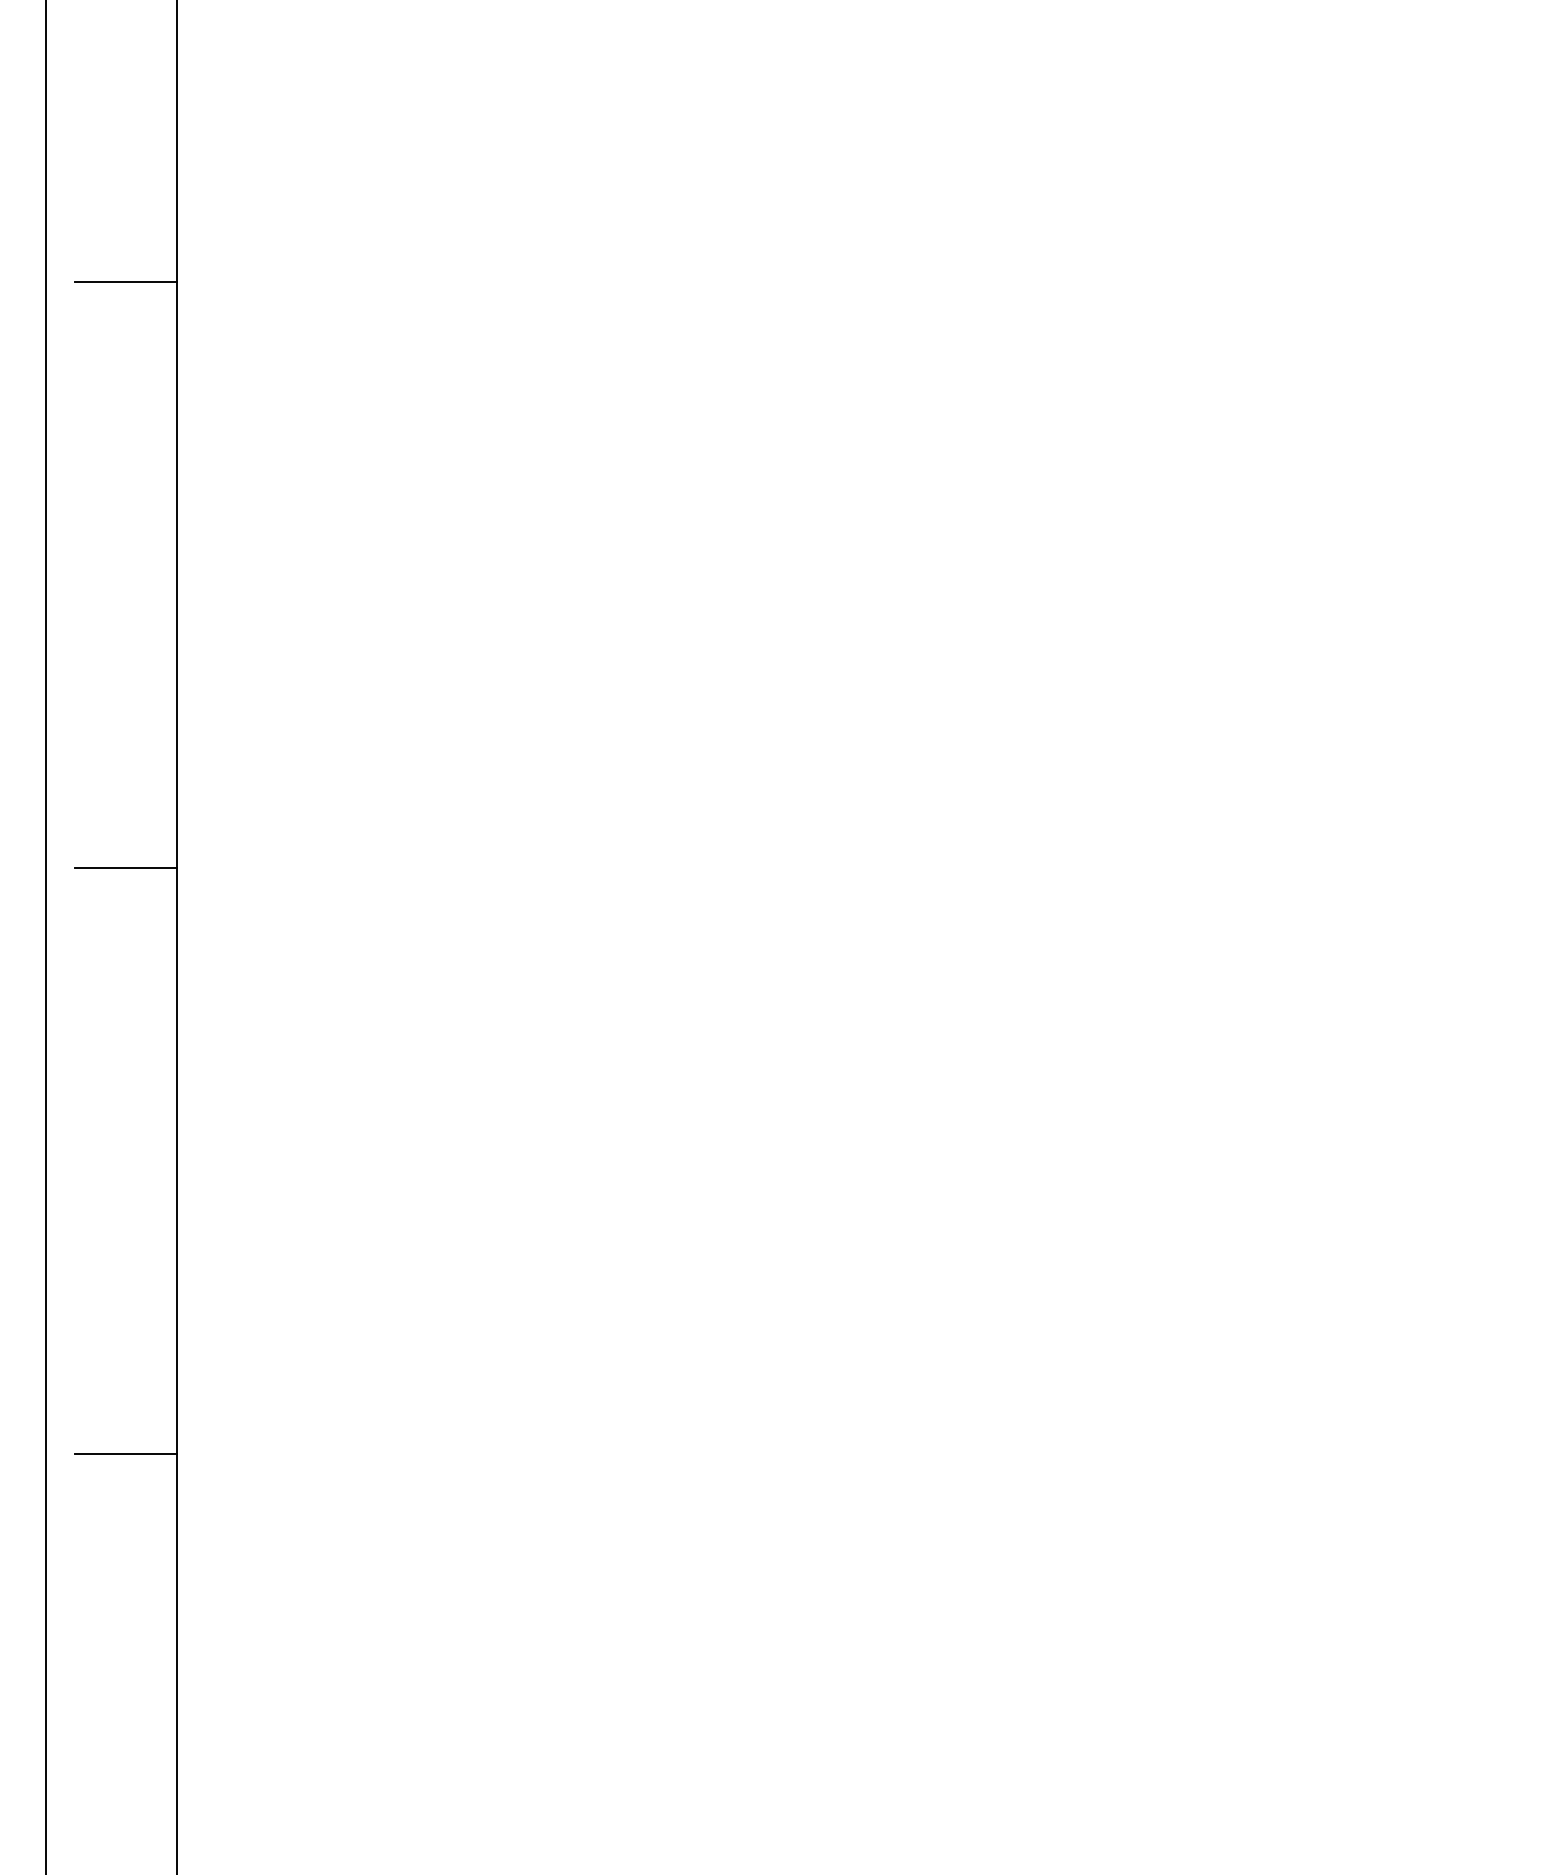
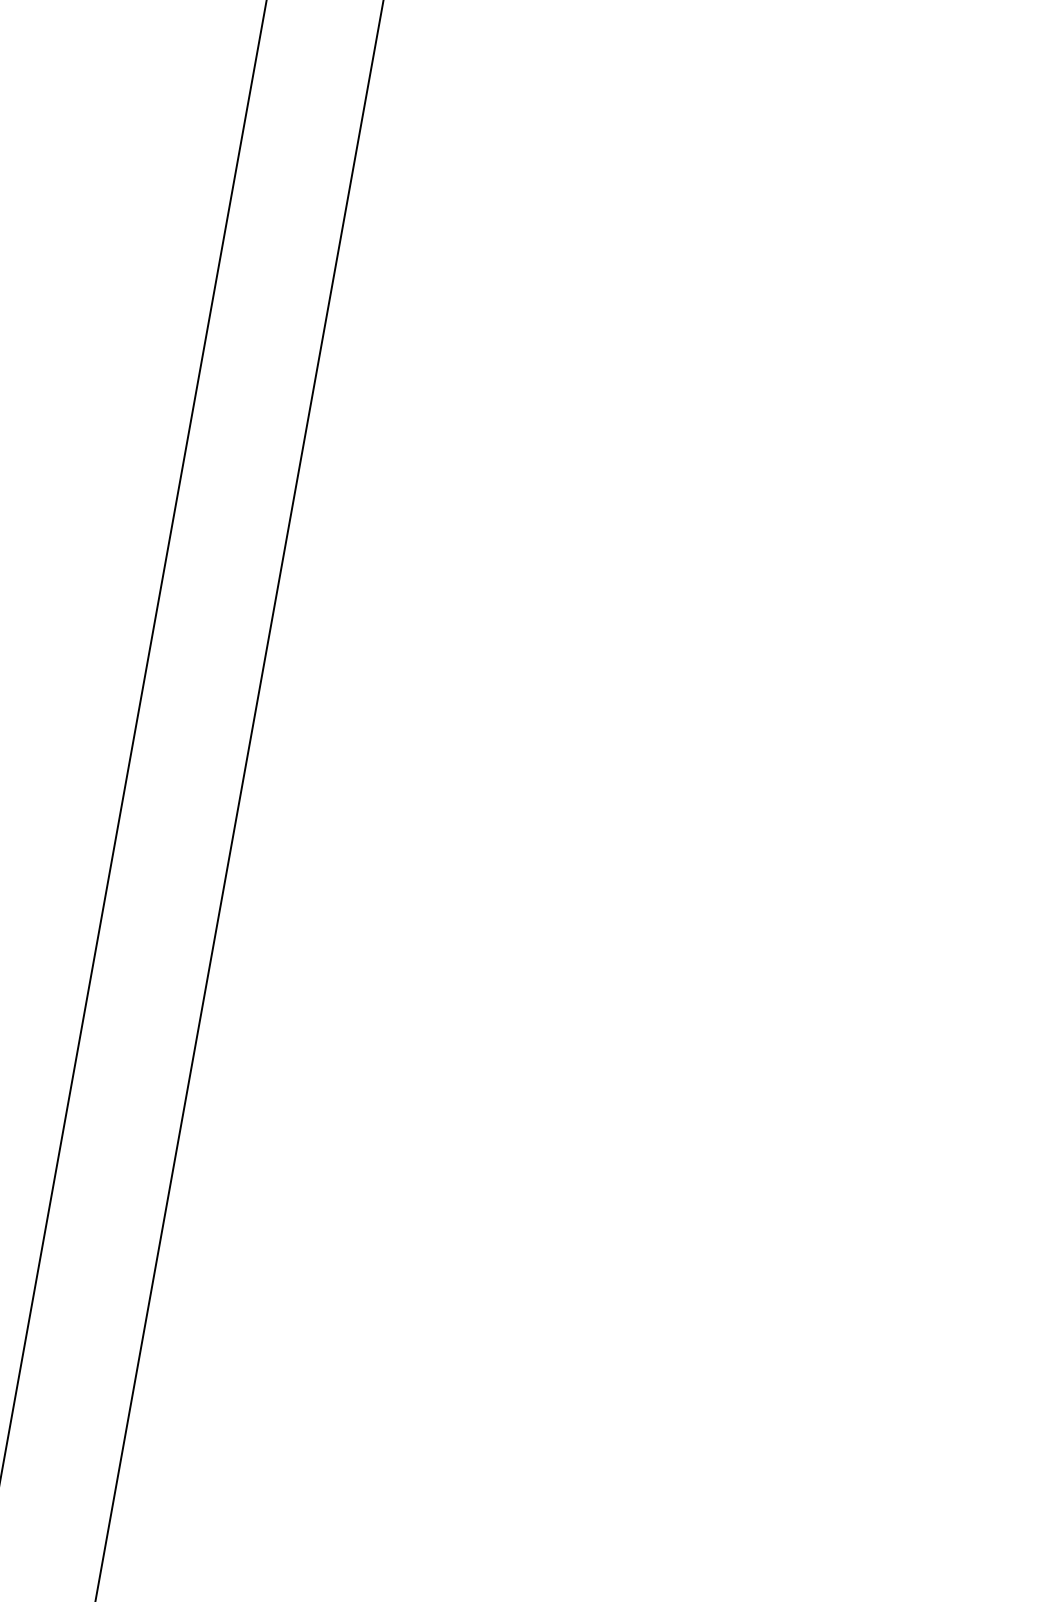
line: (125, 281) -> (302, 192), removed
line: (125, 867) -> (212, 696), removed
line: (125, 1453) -> (121, 1199), removed

